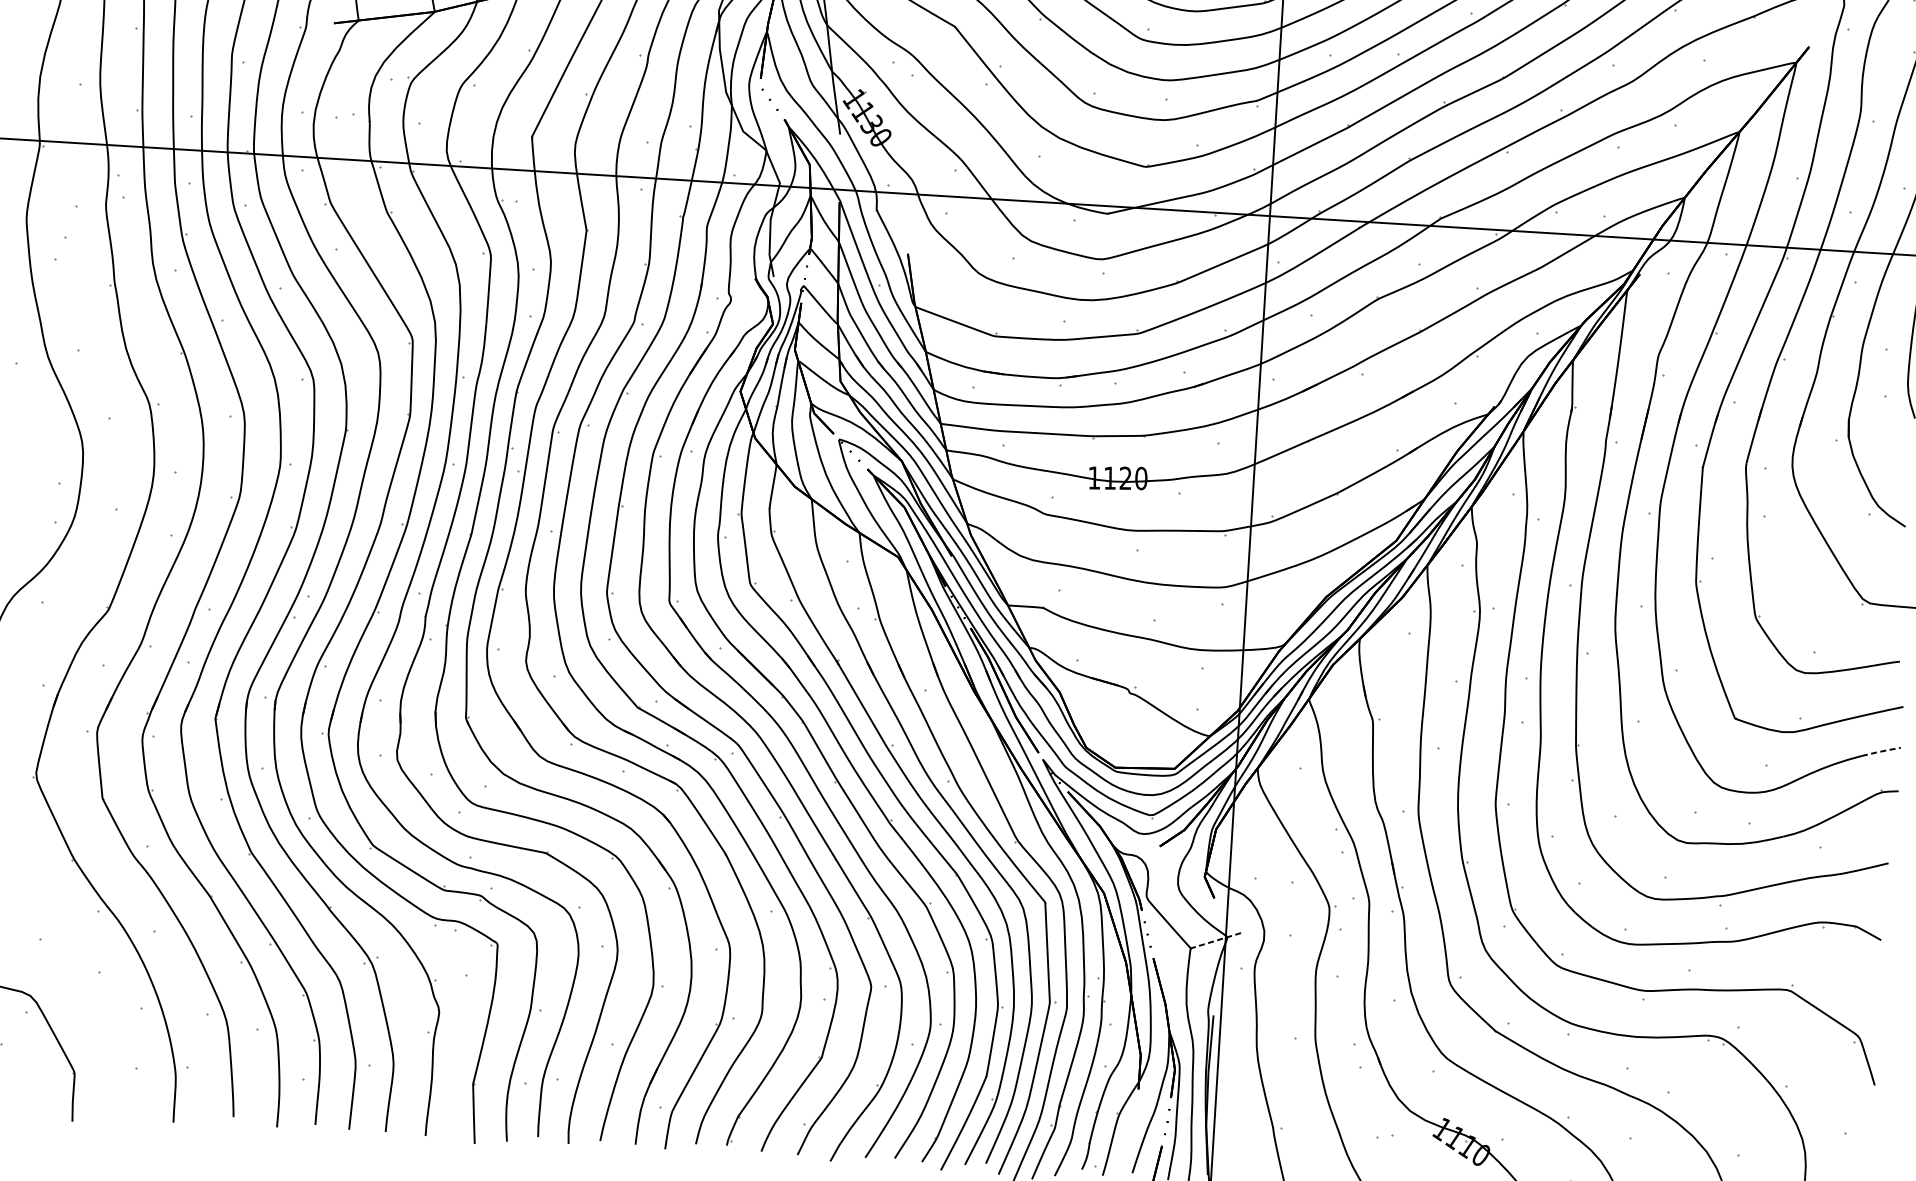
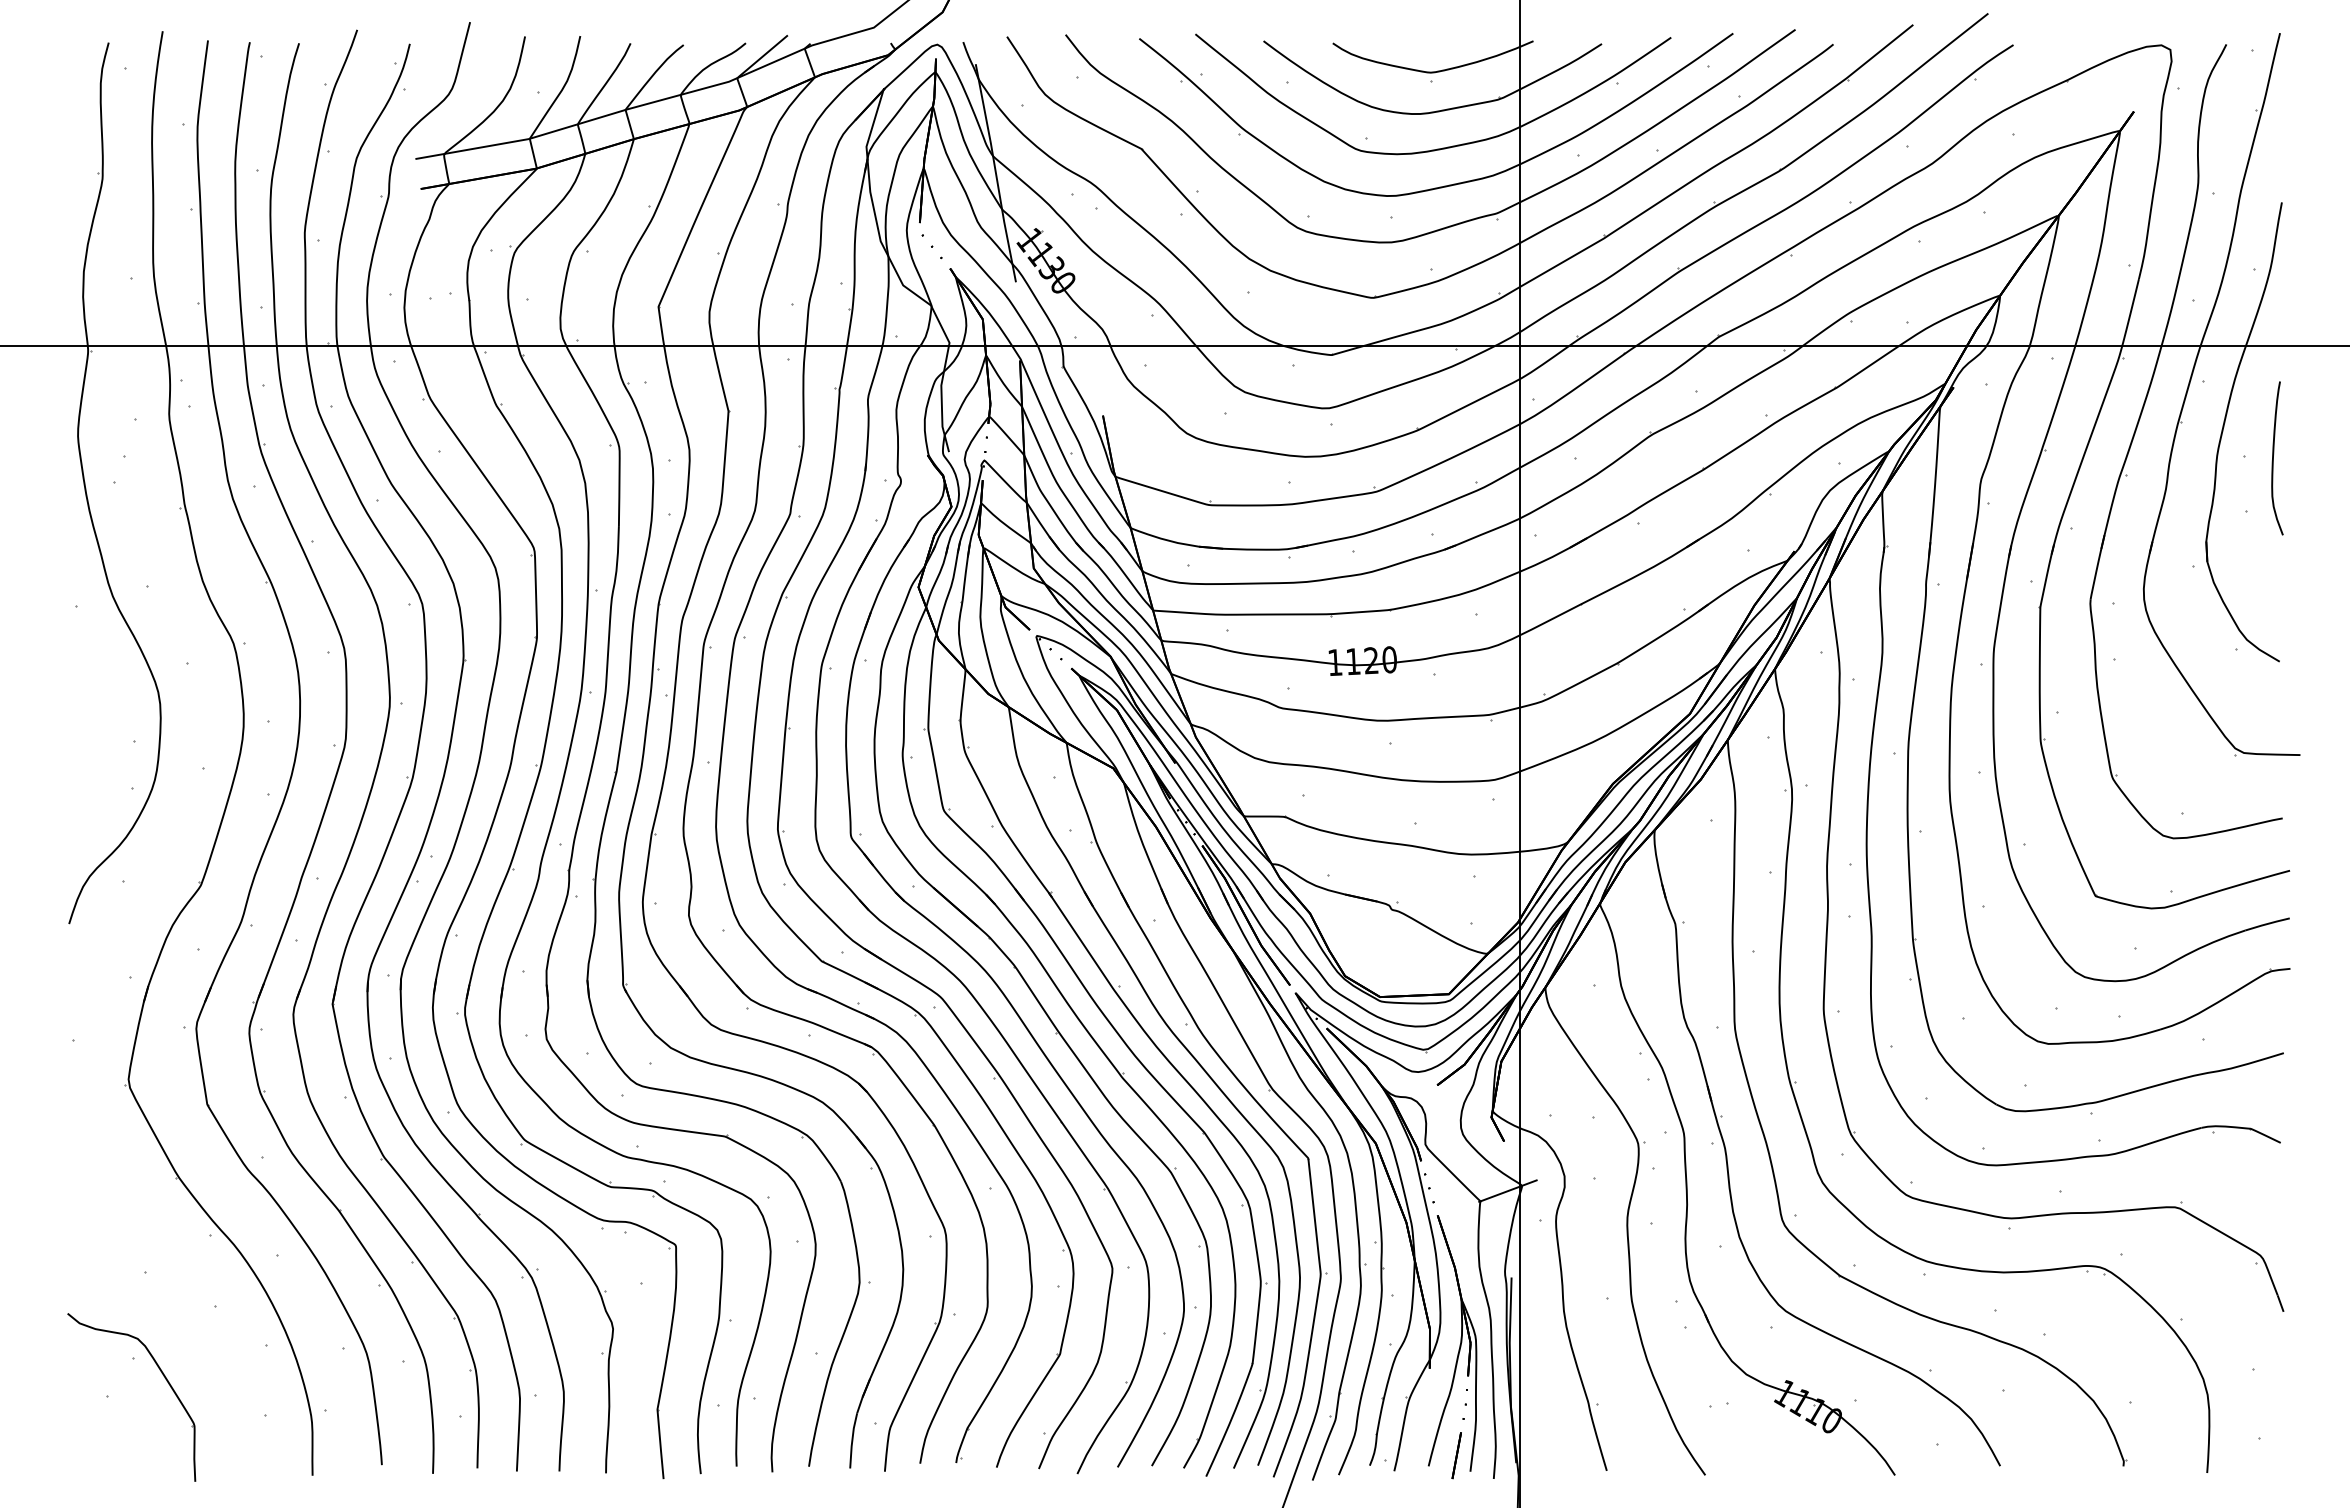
line: (1881, 751) -> (2267, 924), dashed -> solid
line: (1214, 941) -> (1507, 1191), dashed -> solid

